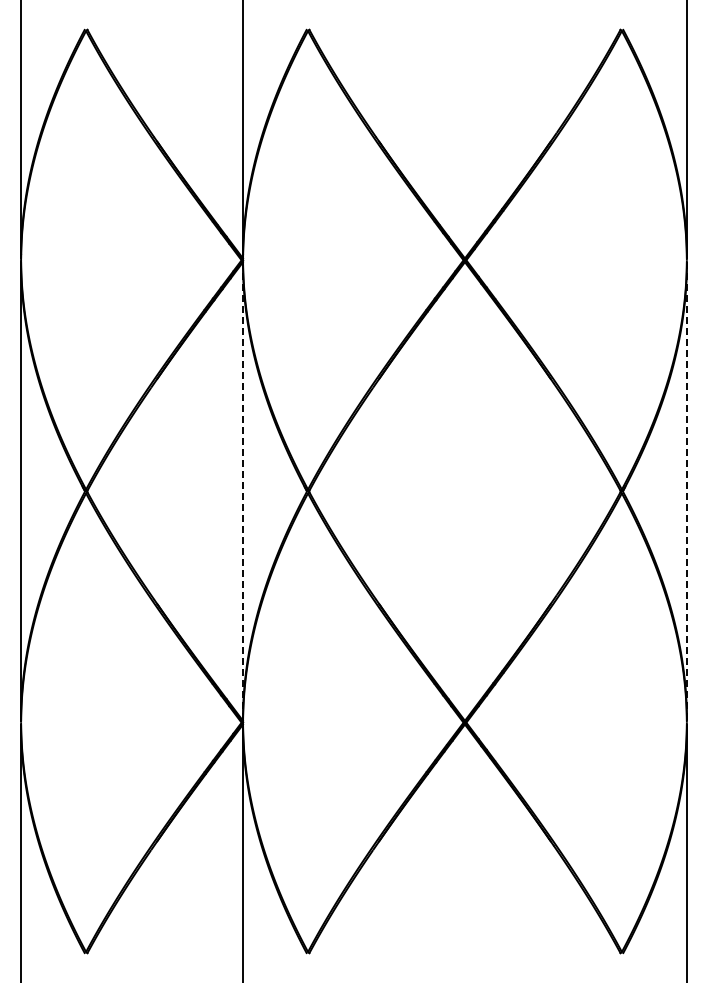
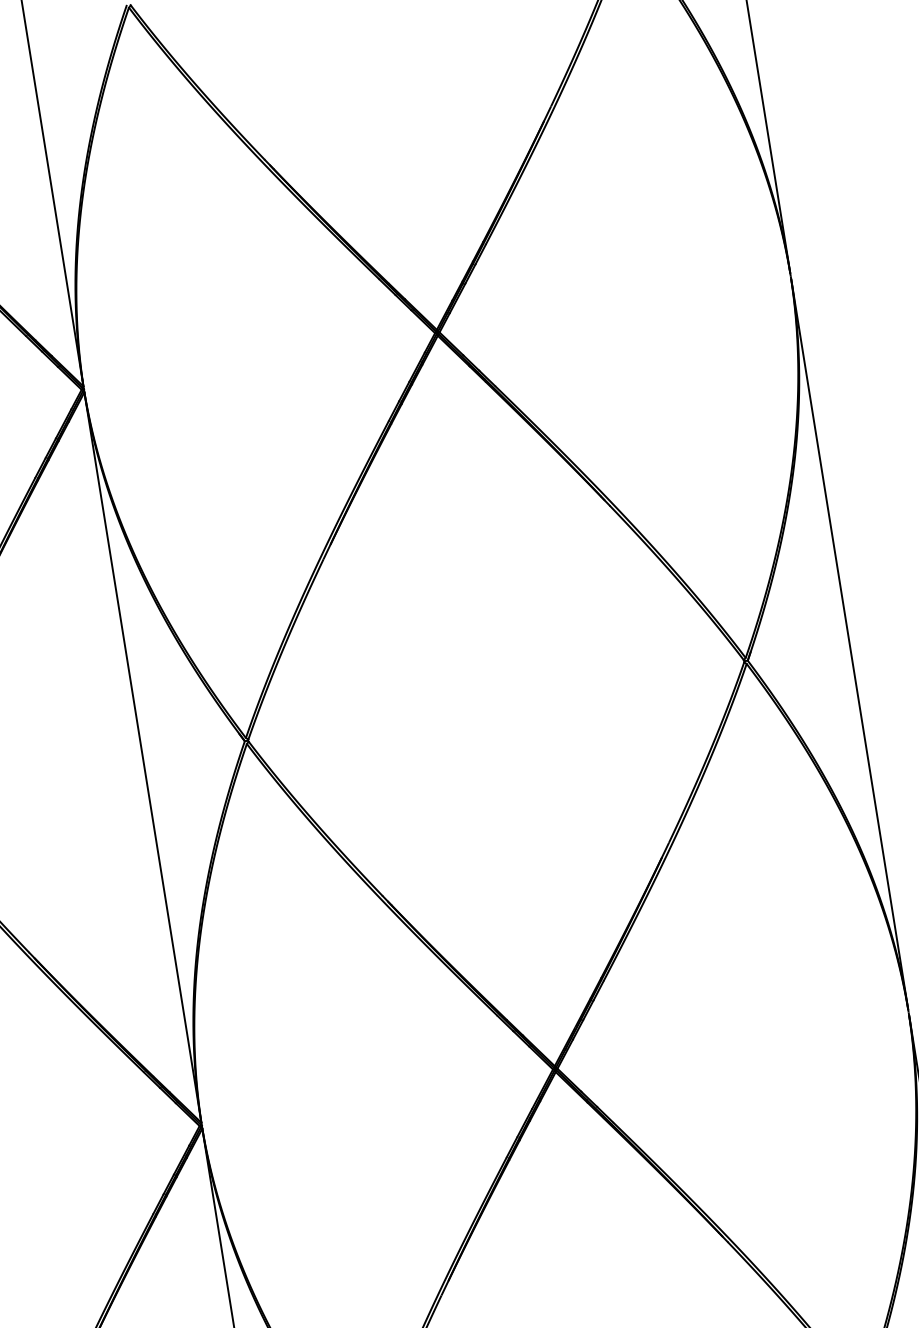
line: (243, 491) -> (143, 757), dashed -> solid
line: (686, 491) -> (849, 644), dashed -> solid

